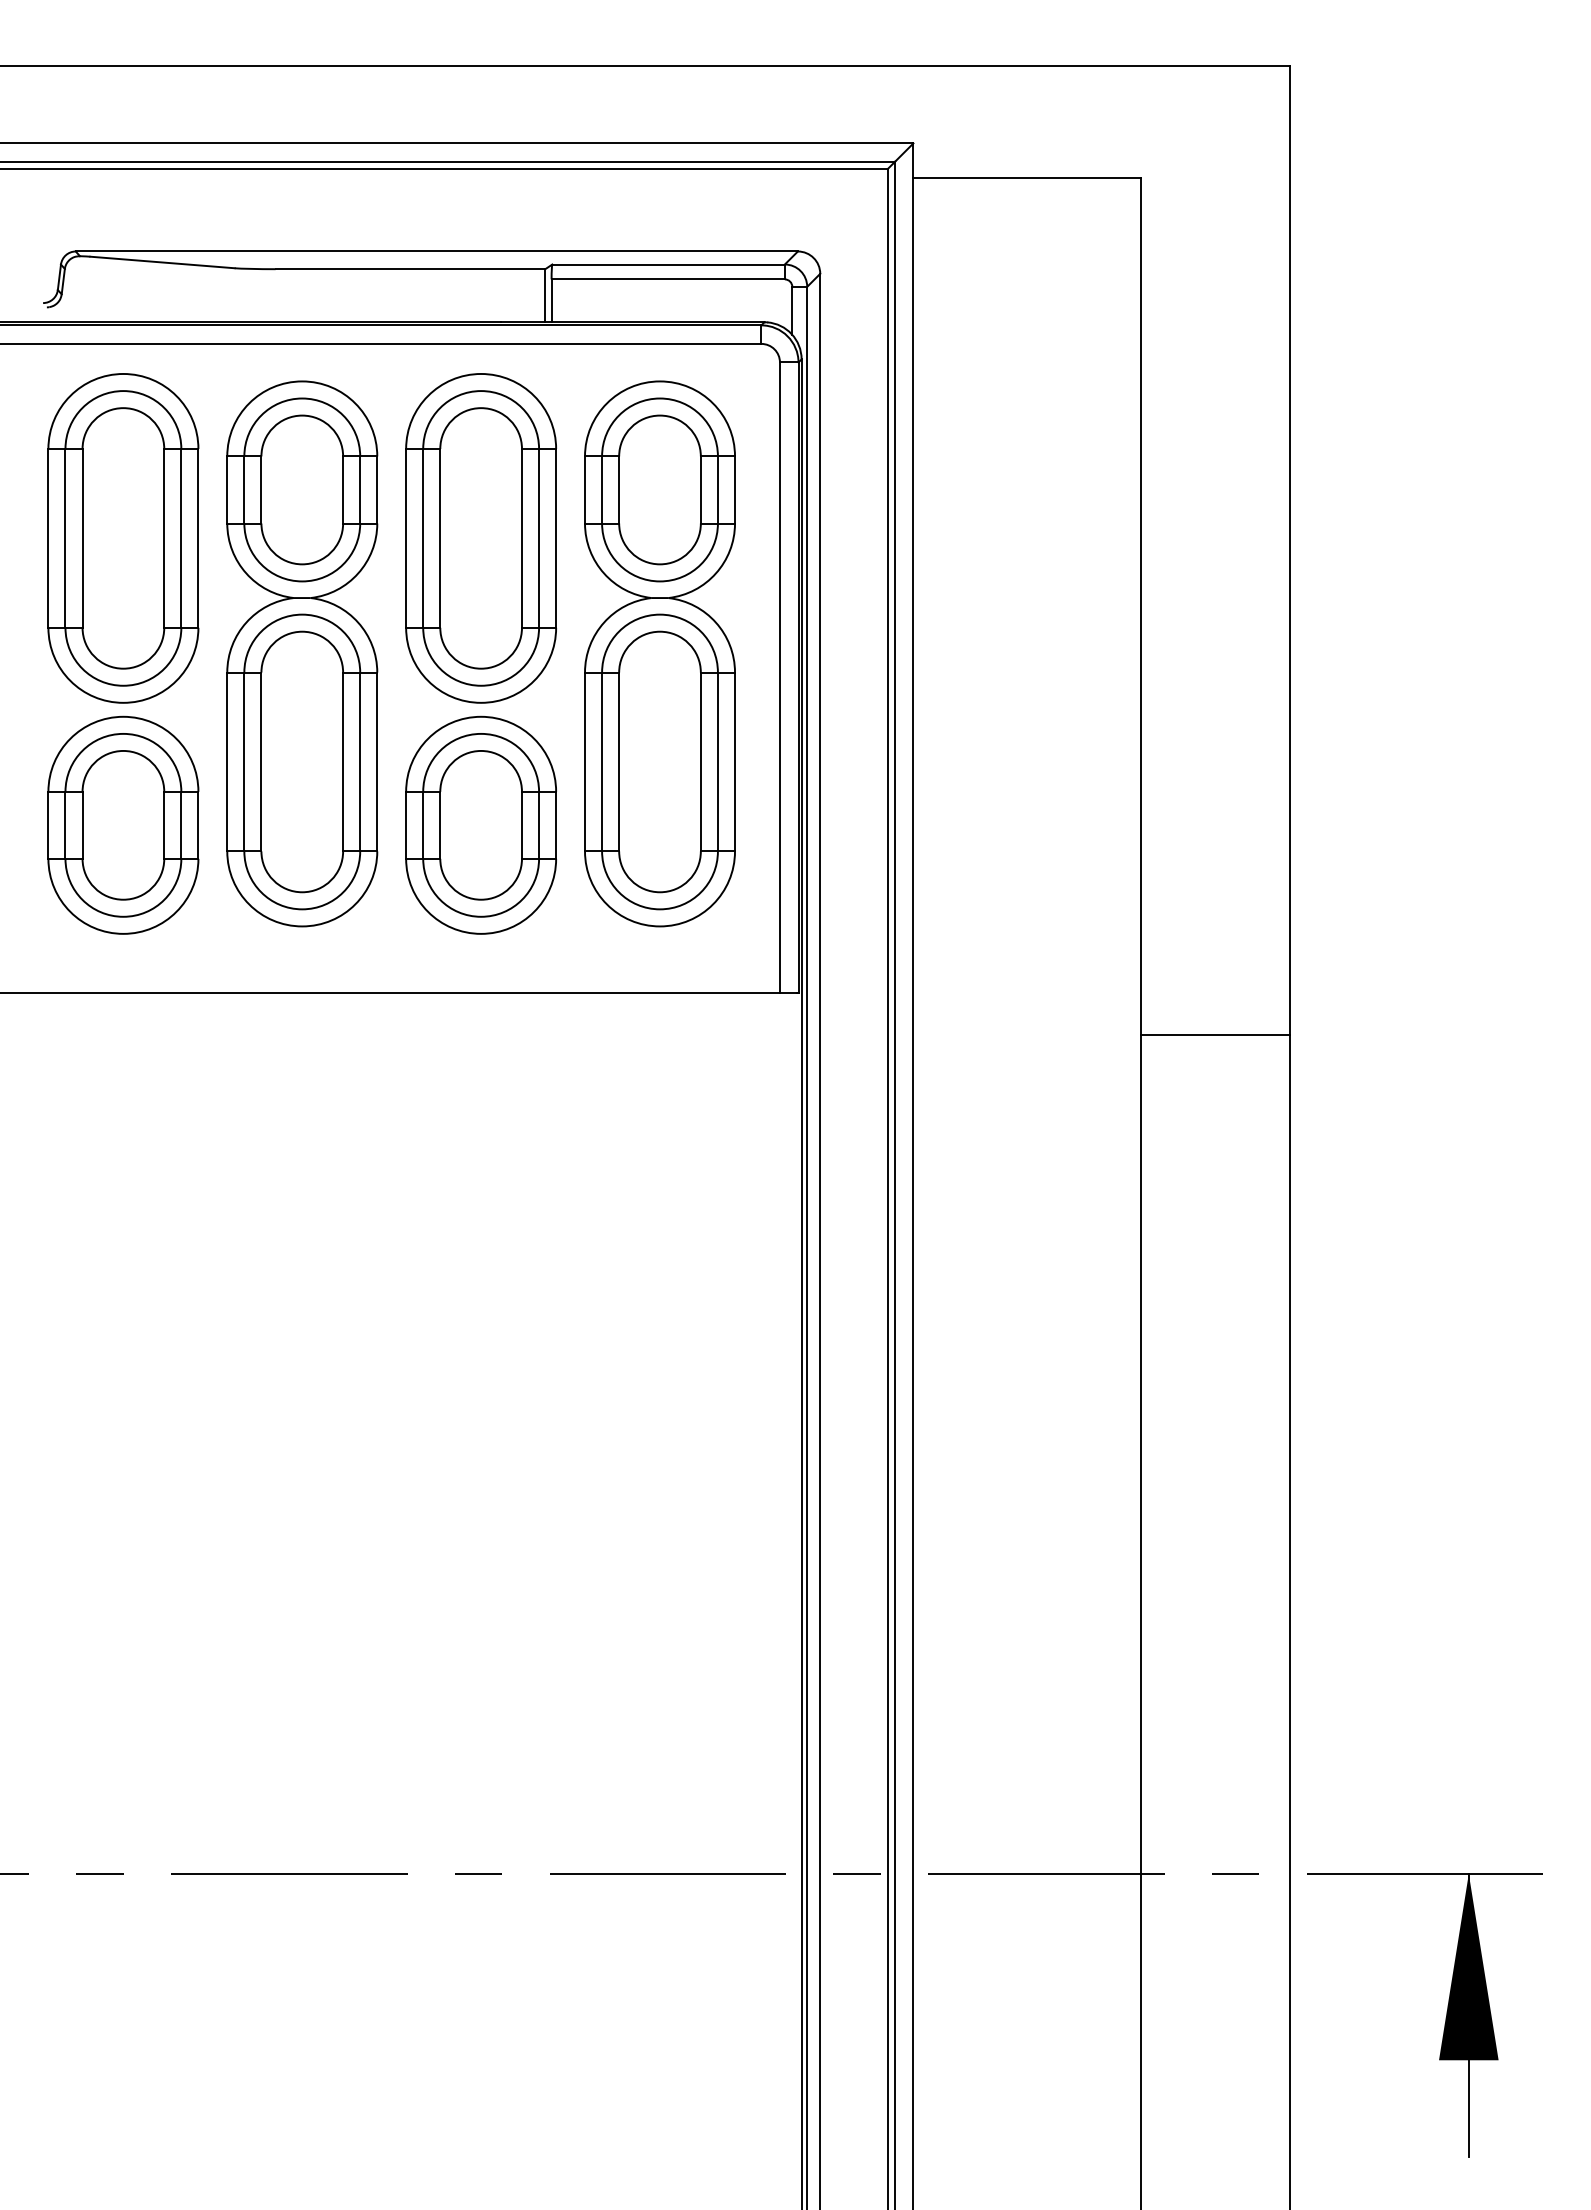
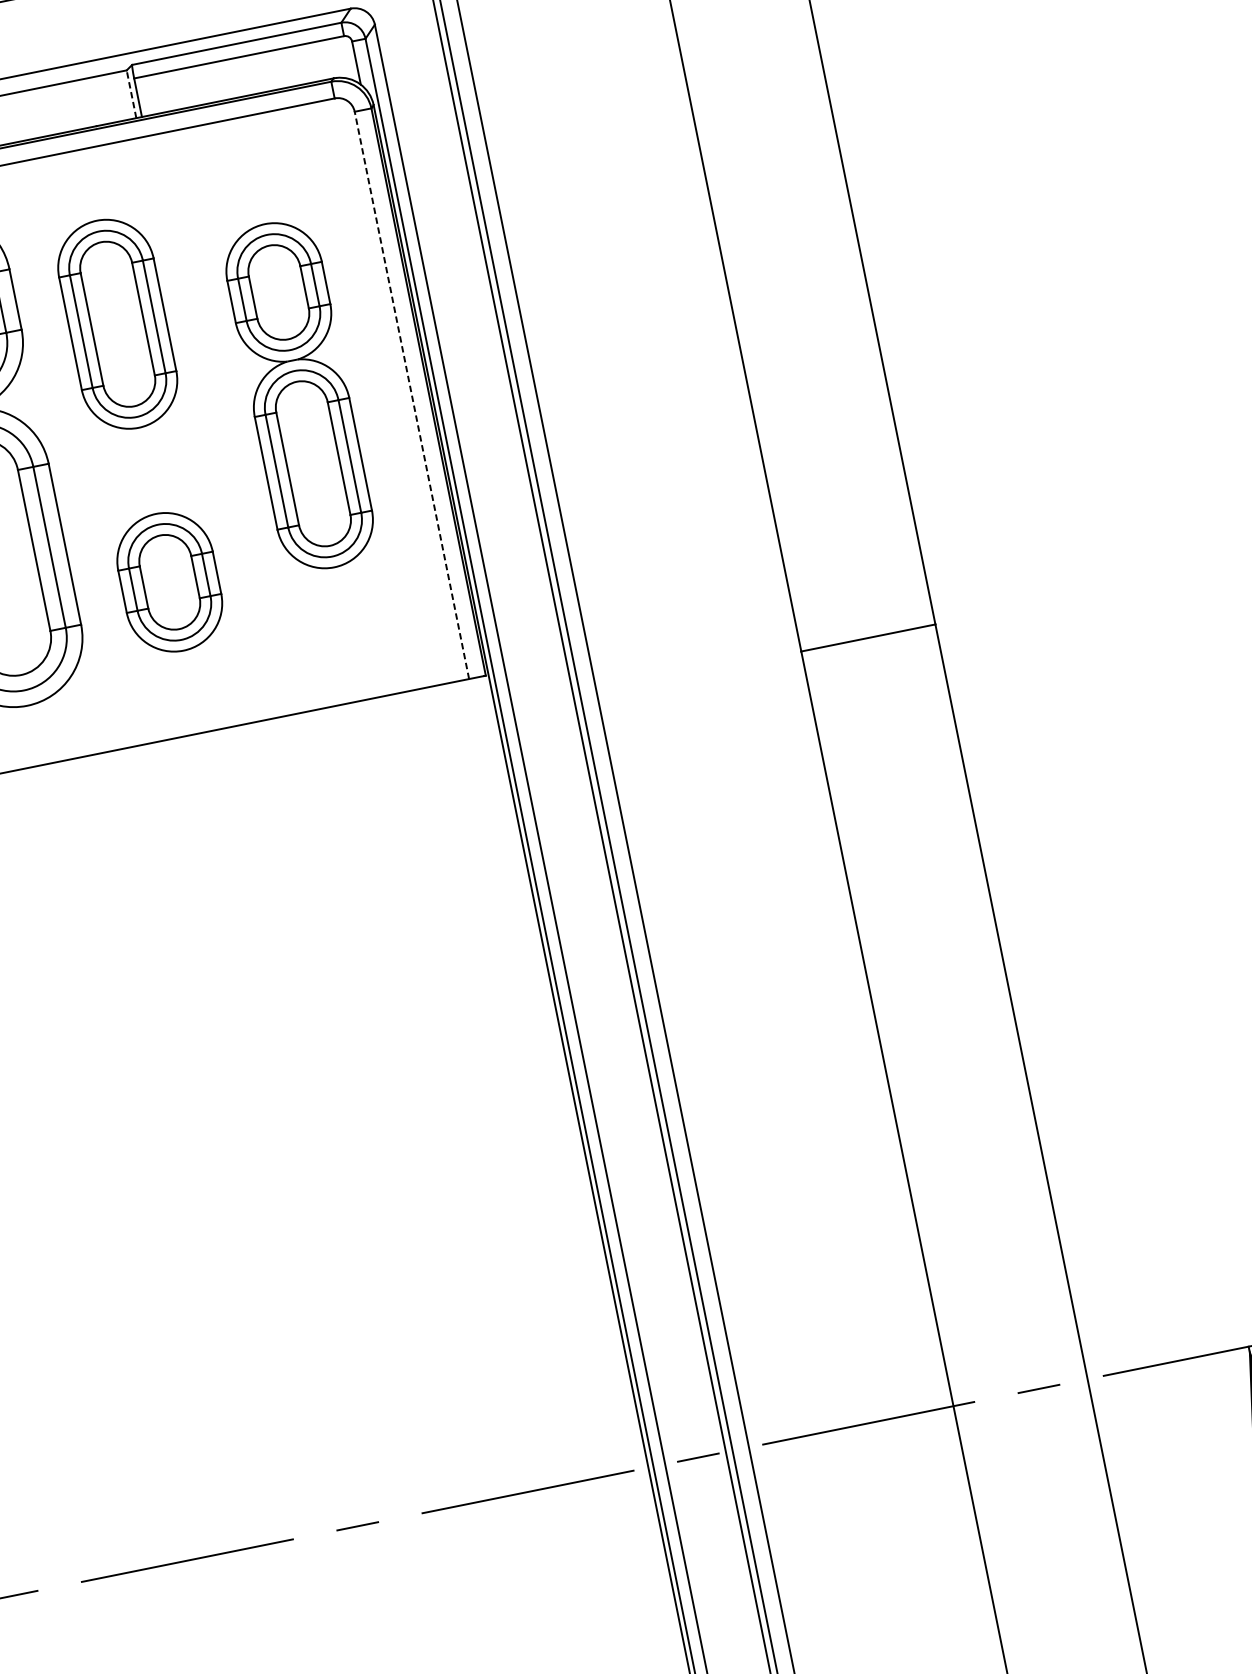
line: (545, 295) -> (131, 94), solid -> dashed
part: (480, 538) -> (117, 324), size x0.7
part: (659, 653) -> (299, 395), size x0.7
line: (779, 677) -> (411, 395), solid -> dashed
part: (480, 824) -> (169, 581), size x0.7

